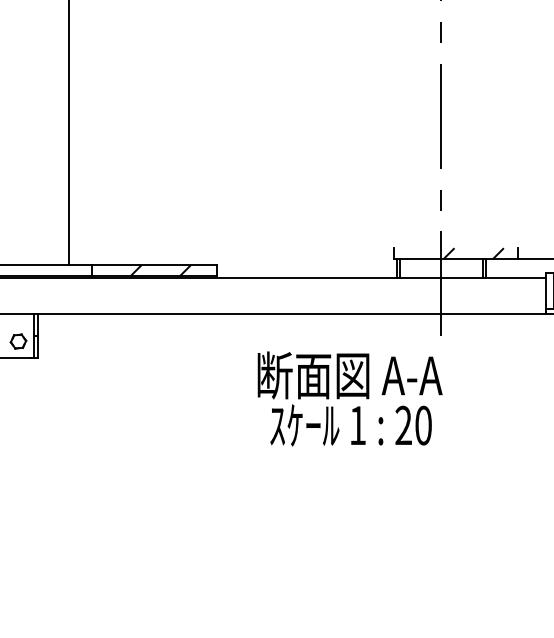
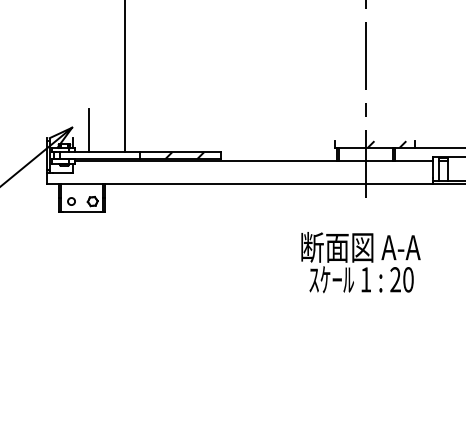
line: (11, 231) -> (88, 130), added
text: (349, 398) -> (360, 262), moved

